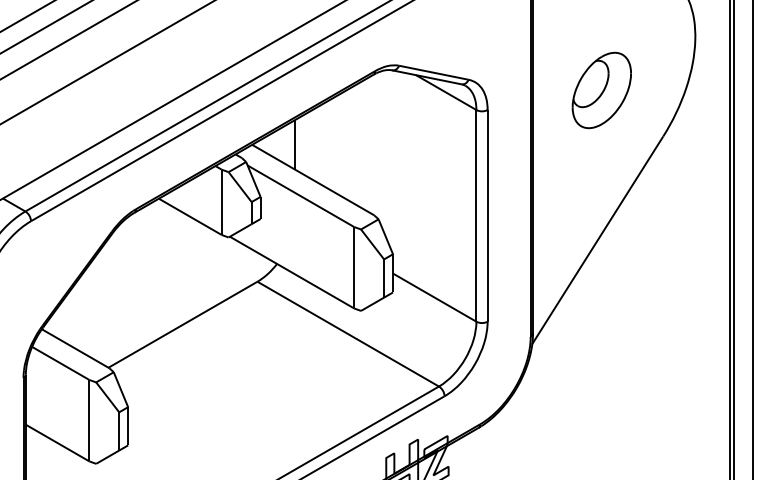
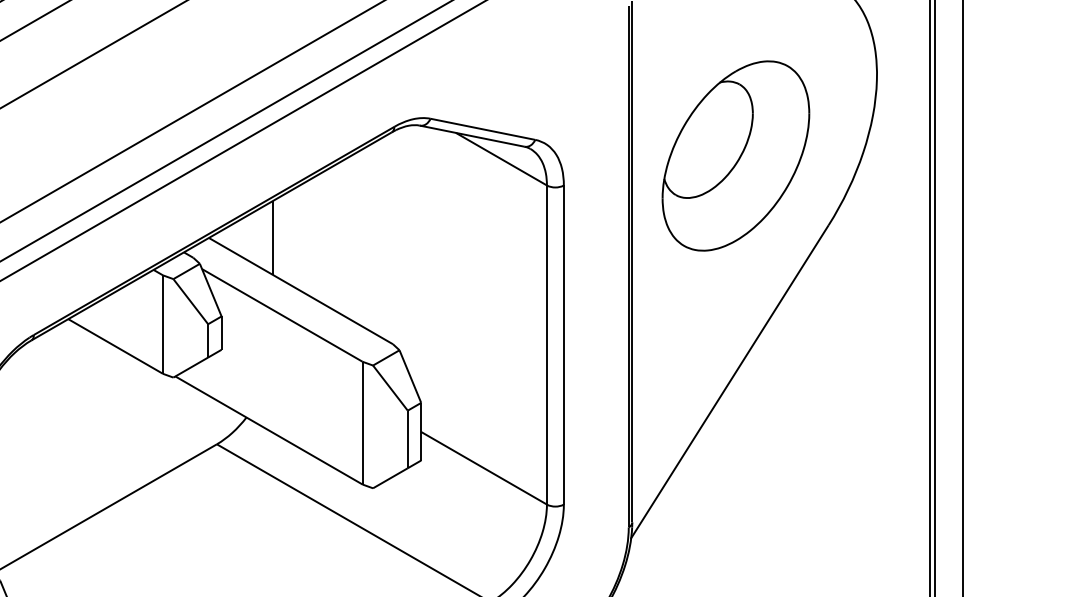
part: (601, 90) -> (735, 156), size x1.67

